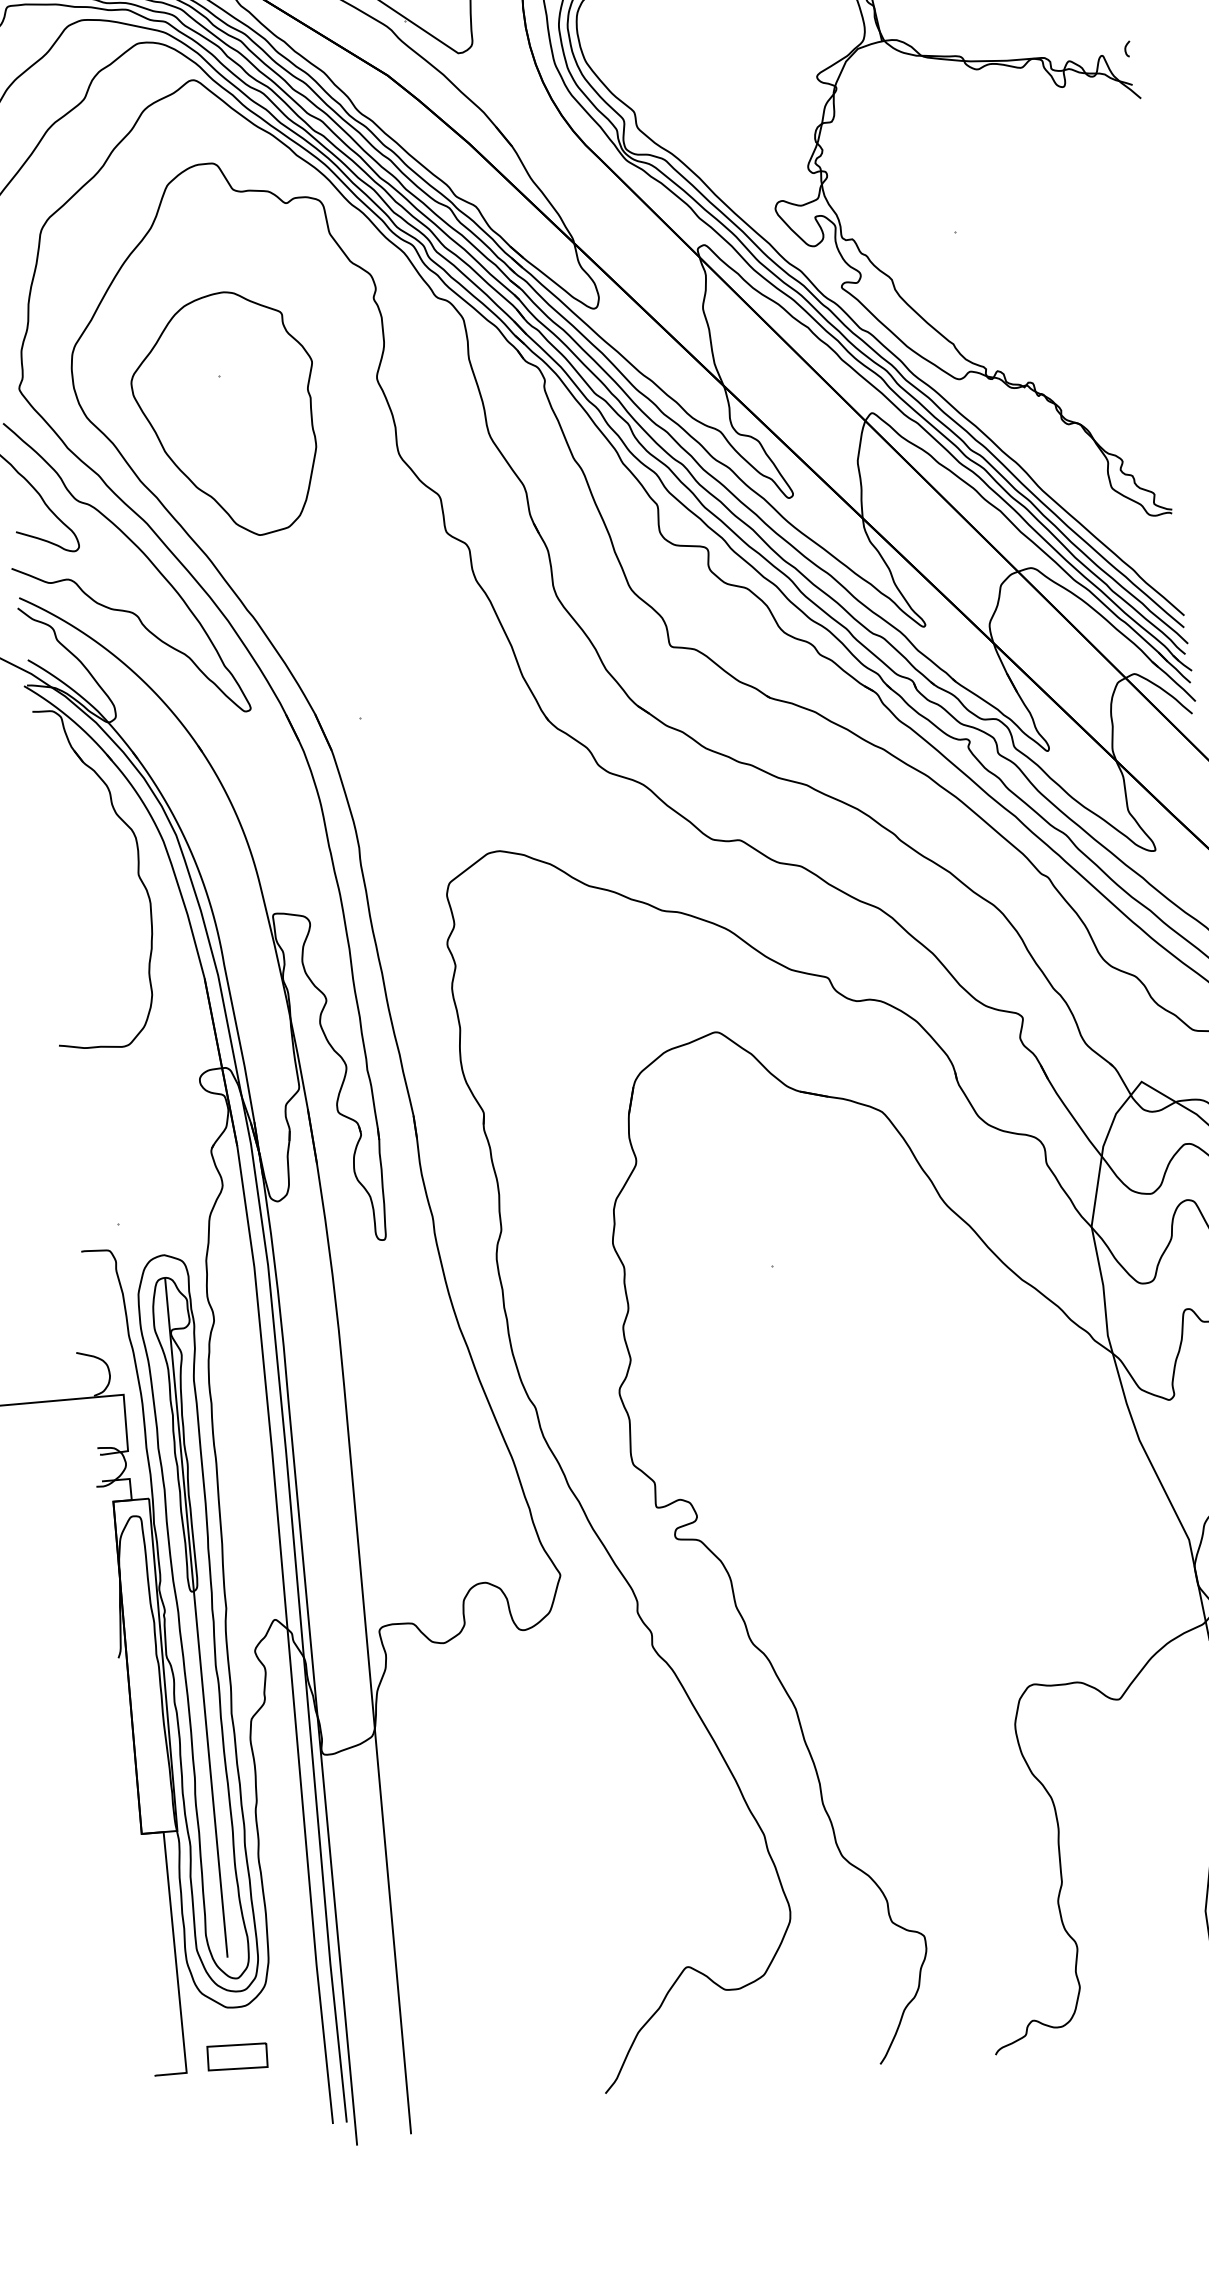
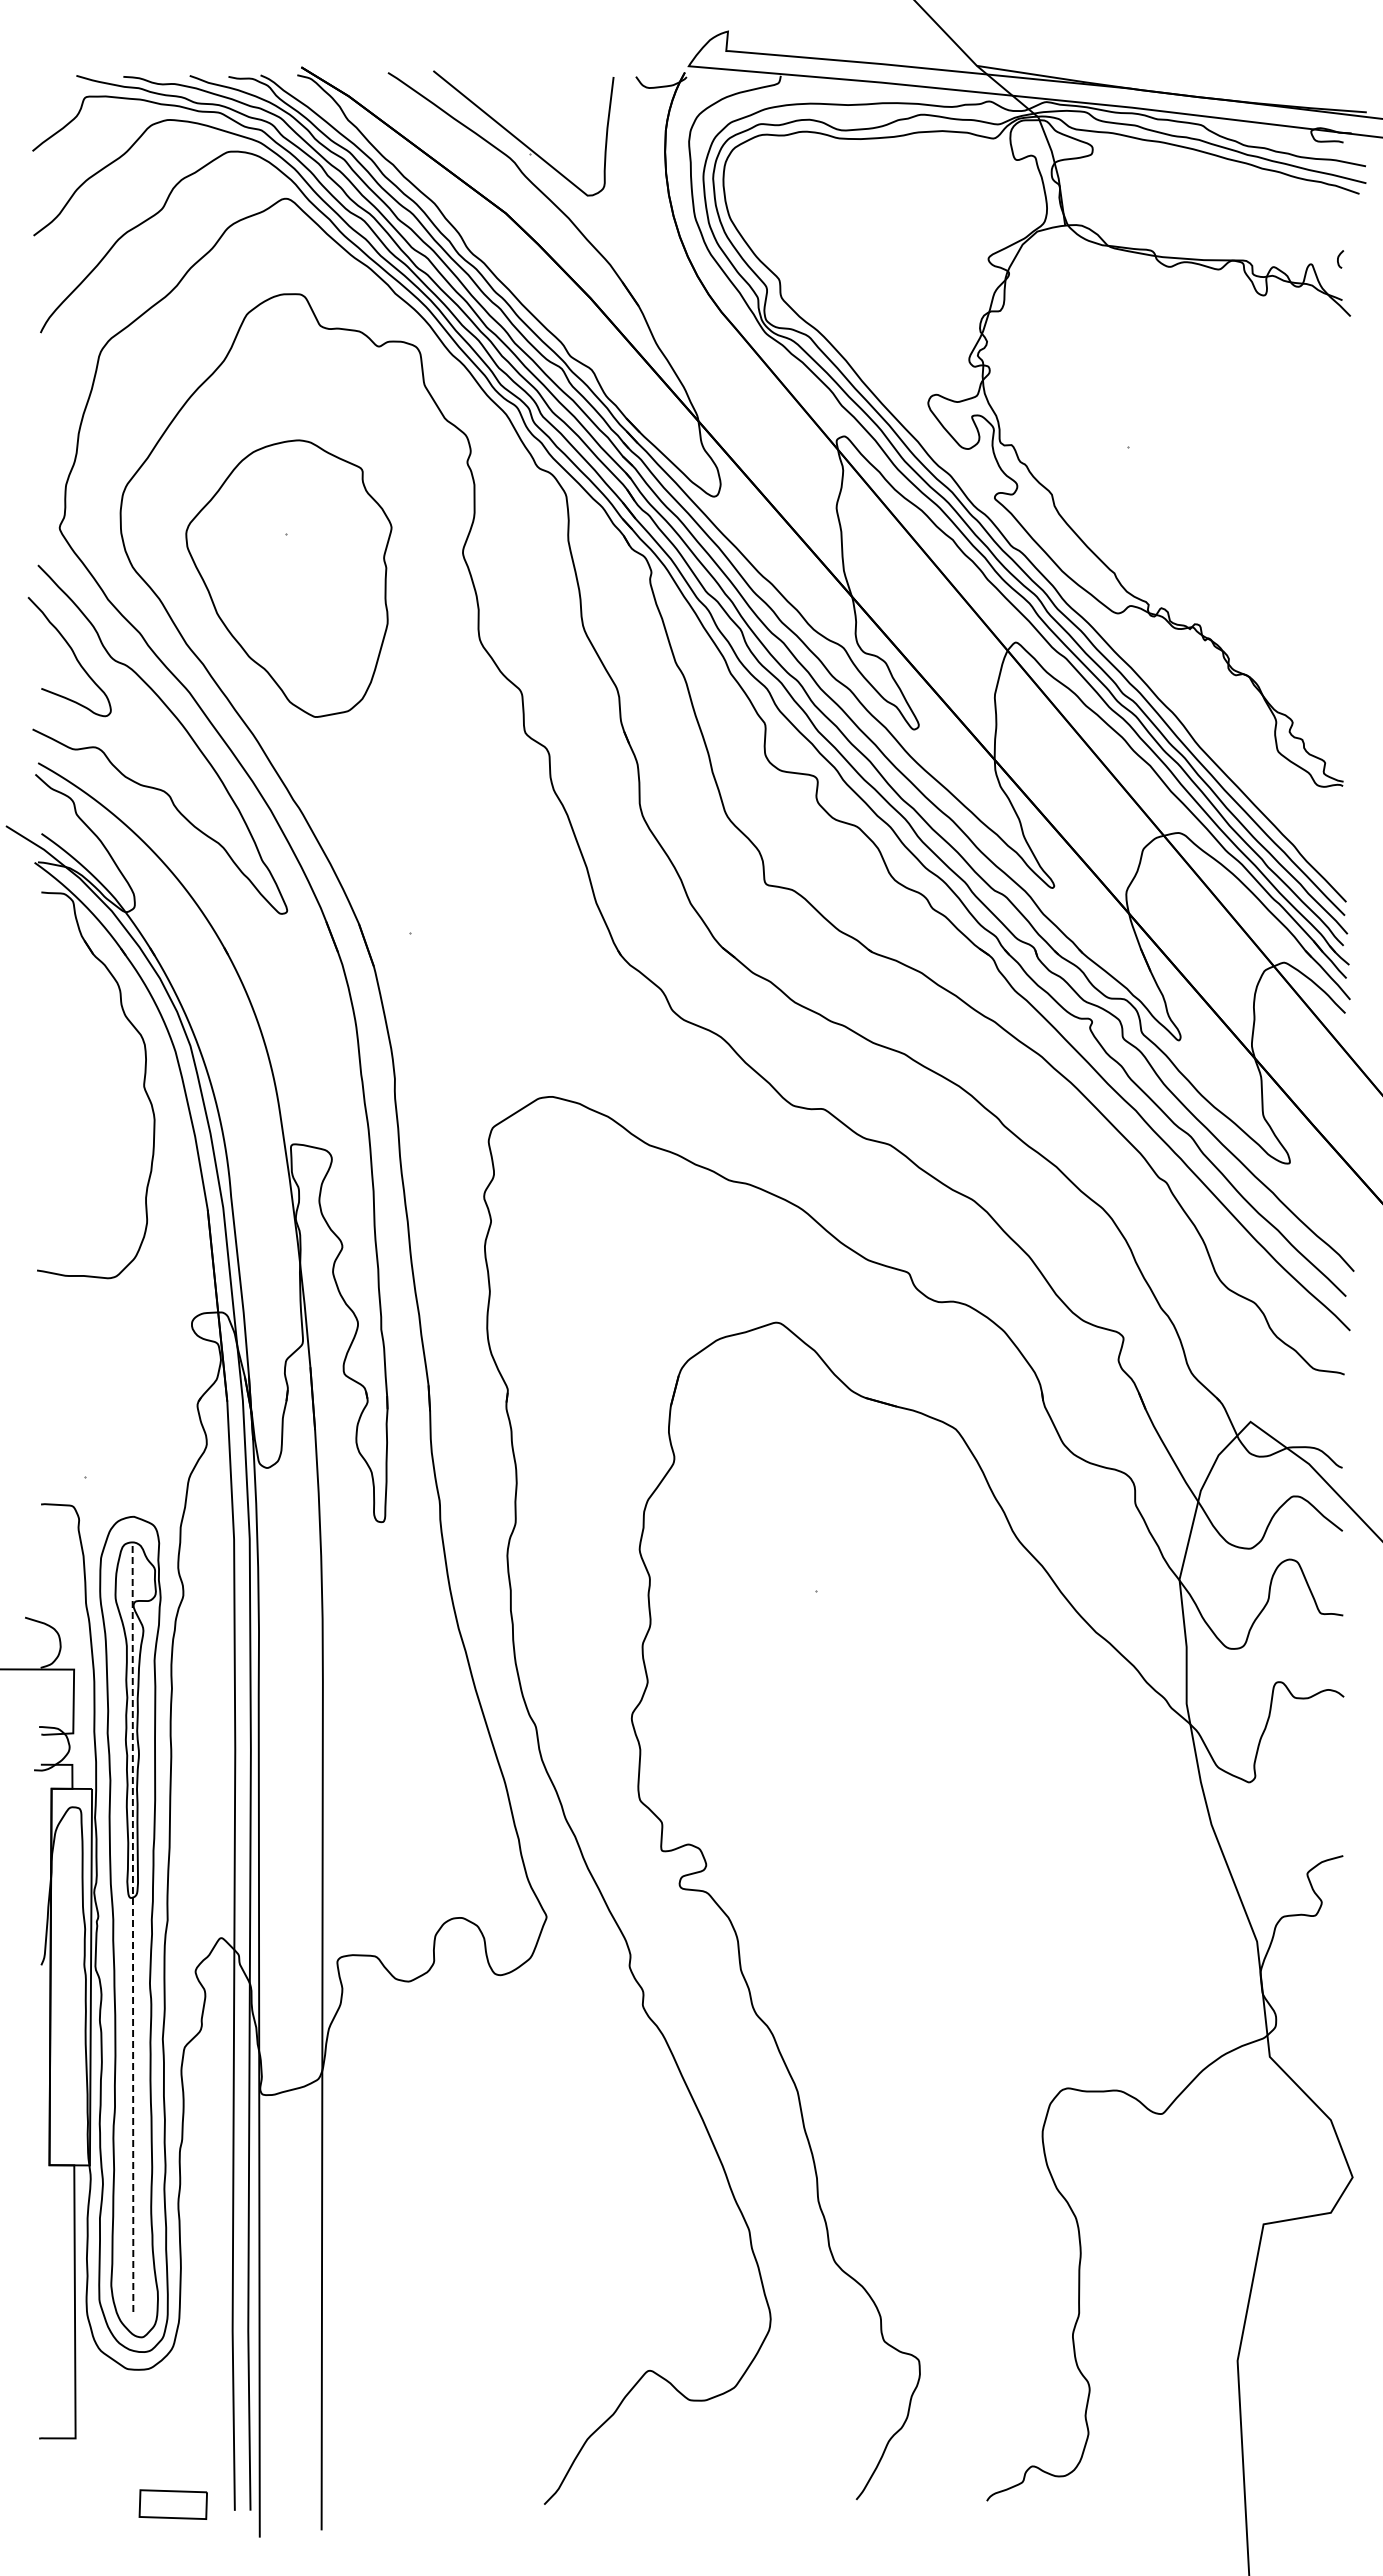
line: (196, 1617) -> (133, 1927), solid -> dashed
part: (236, 2056) -> (172, 2504), moved

